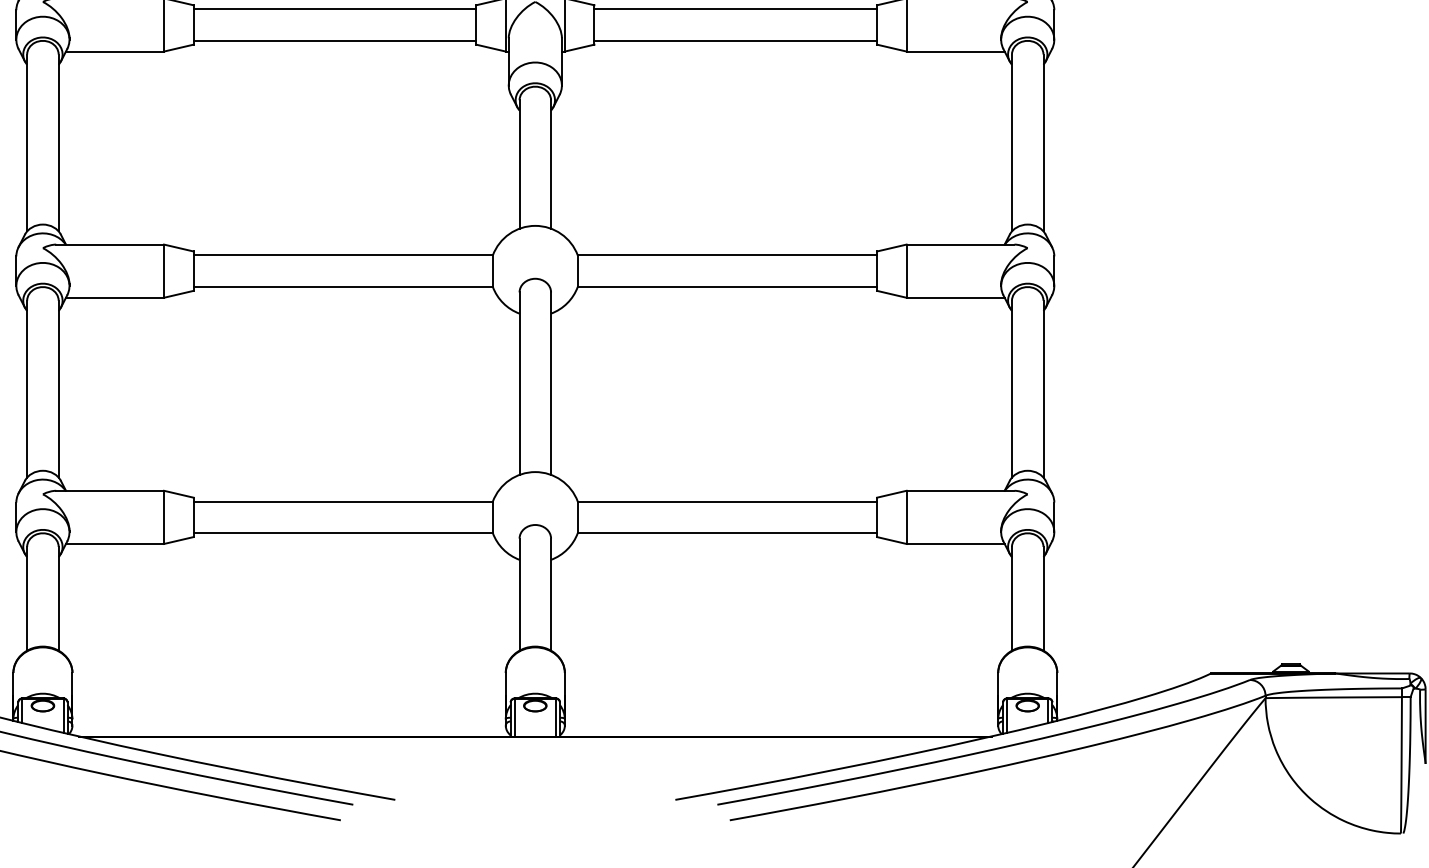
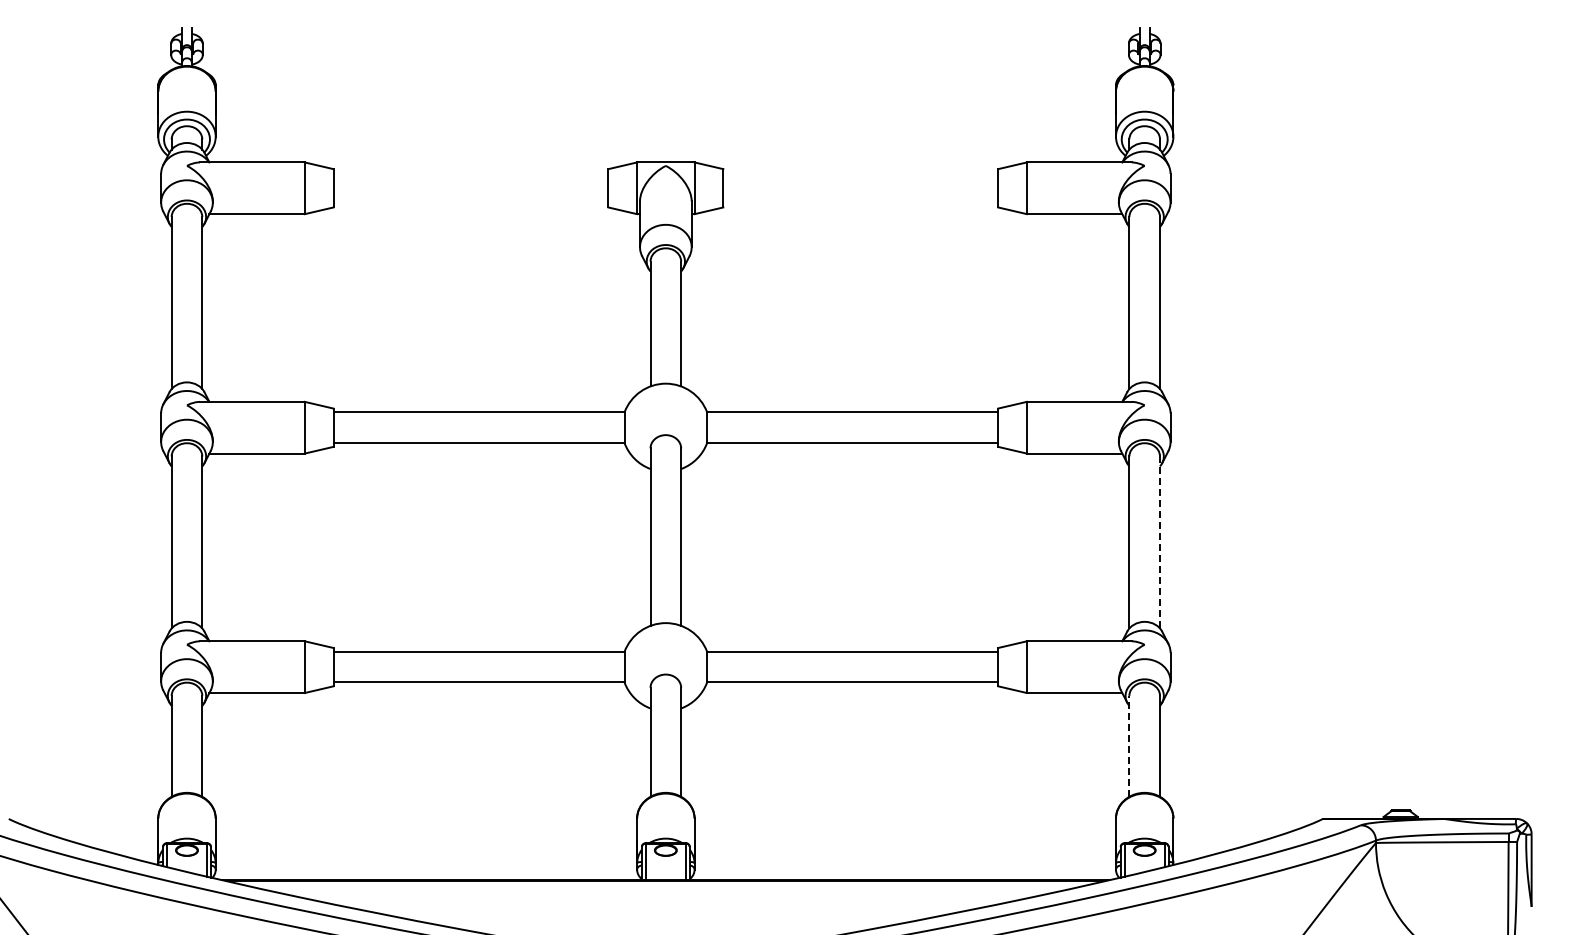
line: (334, 8) -> (470, 172), removed
line: (735, 8) -> (860, 172), removed
line: (334, 40) -> (470, 203), removed
line: (735, 40) -> (860, 203), removed
line: (1043, 388) -> (1160, 541), solid -> dashed
line: (1012, 597) -> (1129, 745), solid -> dashed

